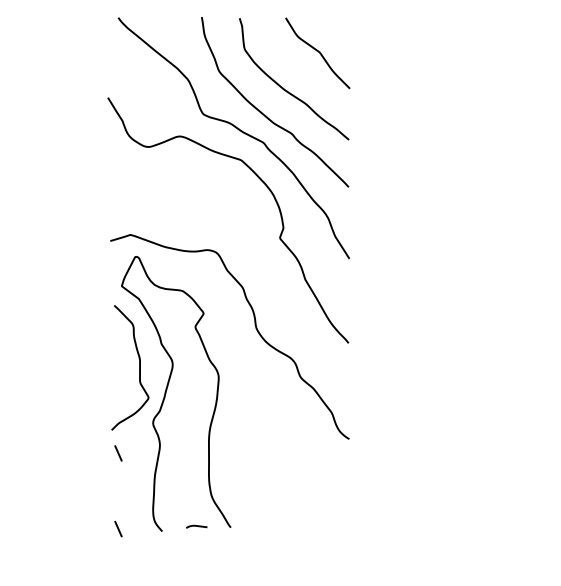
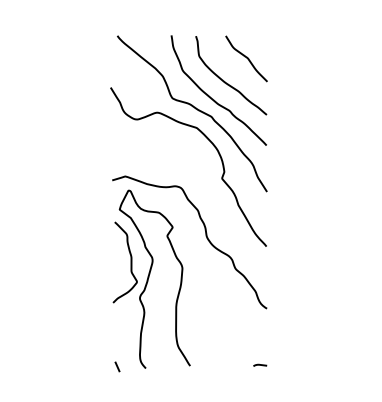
line: (118, 452) -> (117, 317), removed
curve: (197, 525) -> (260, 364), moved

